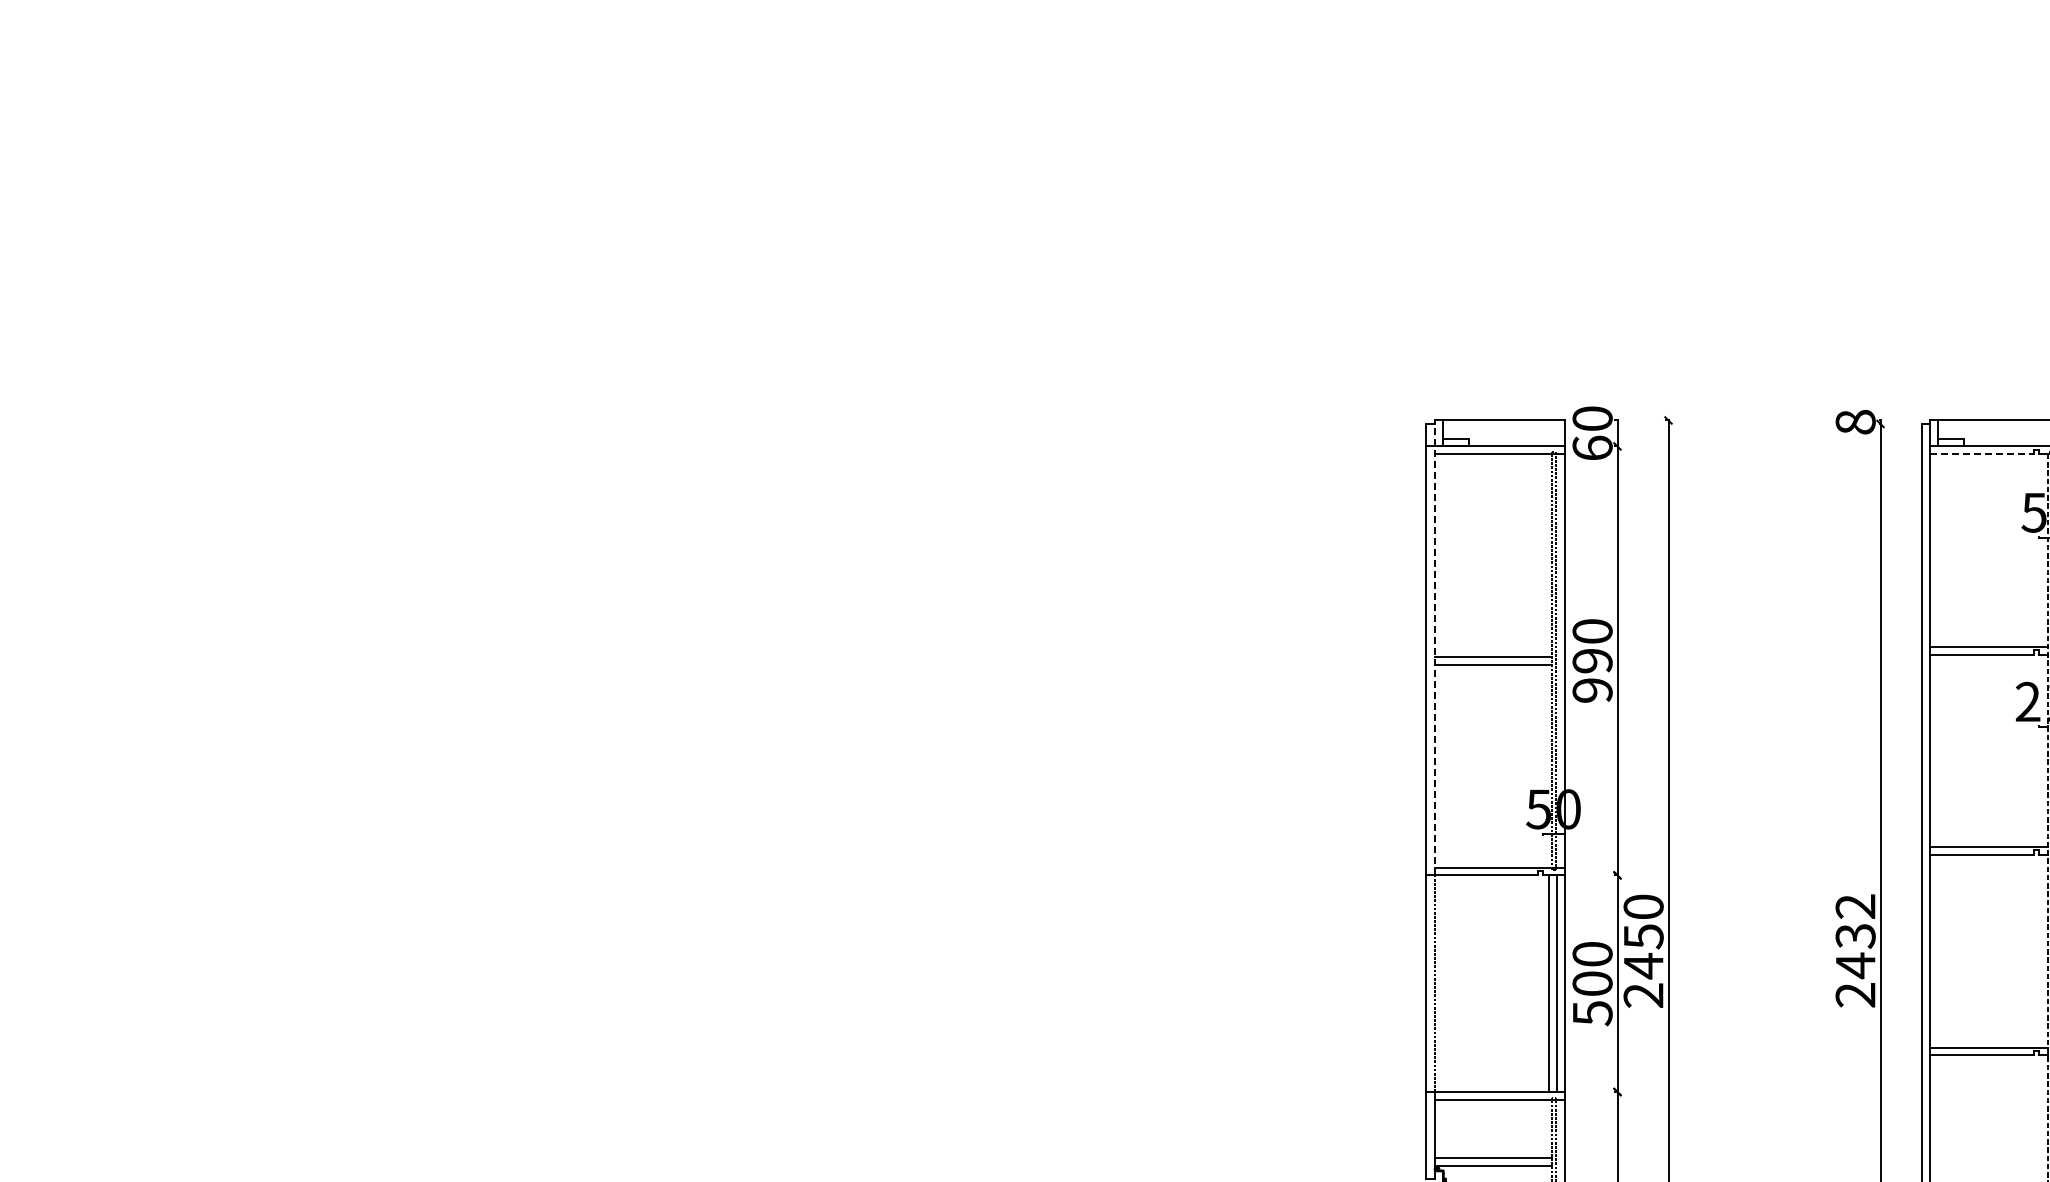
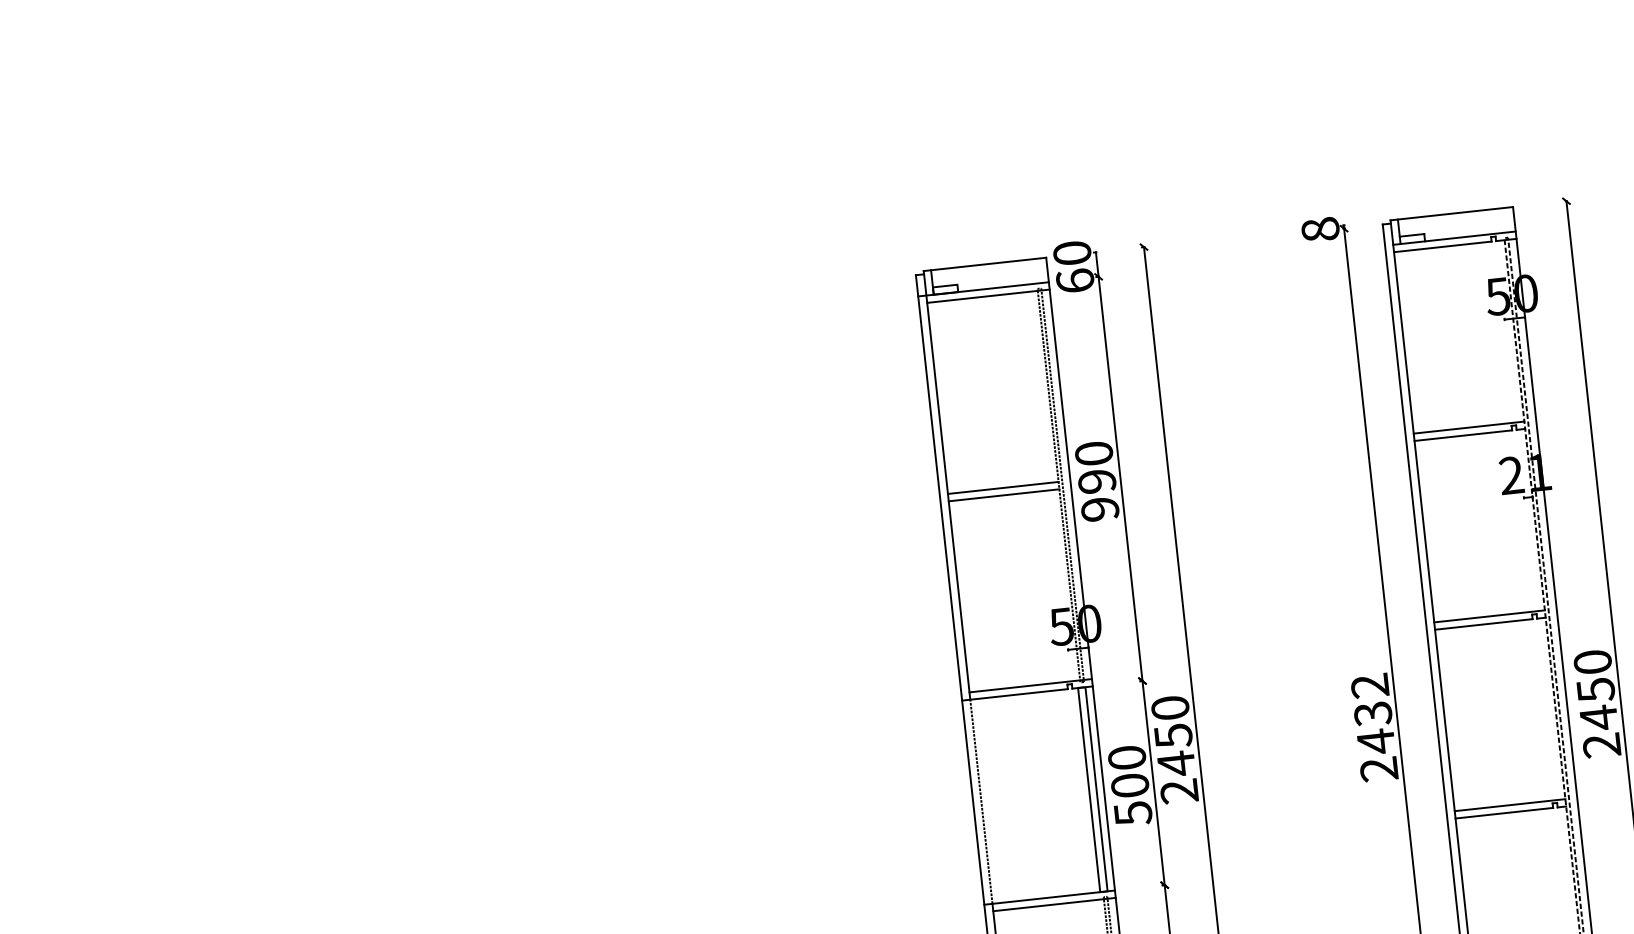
line: (1981, 454) -> (1442, 247), dashed -> solid
line: (1434, 647) -> (946, 485), dashed -> solid

